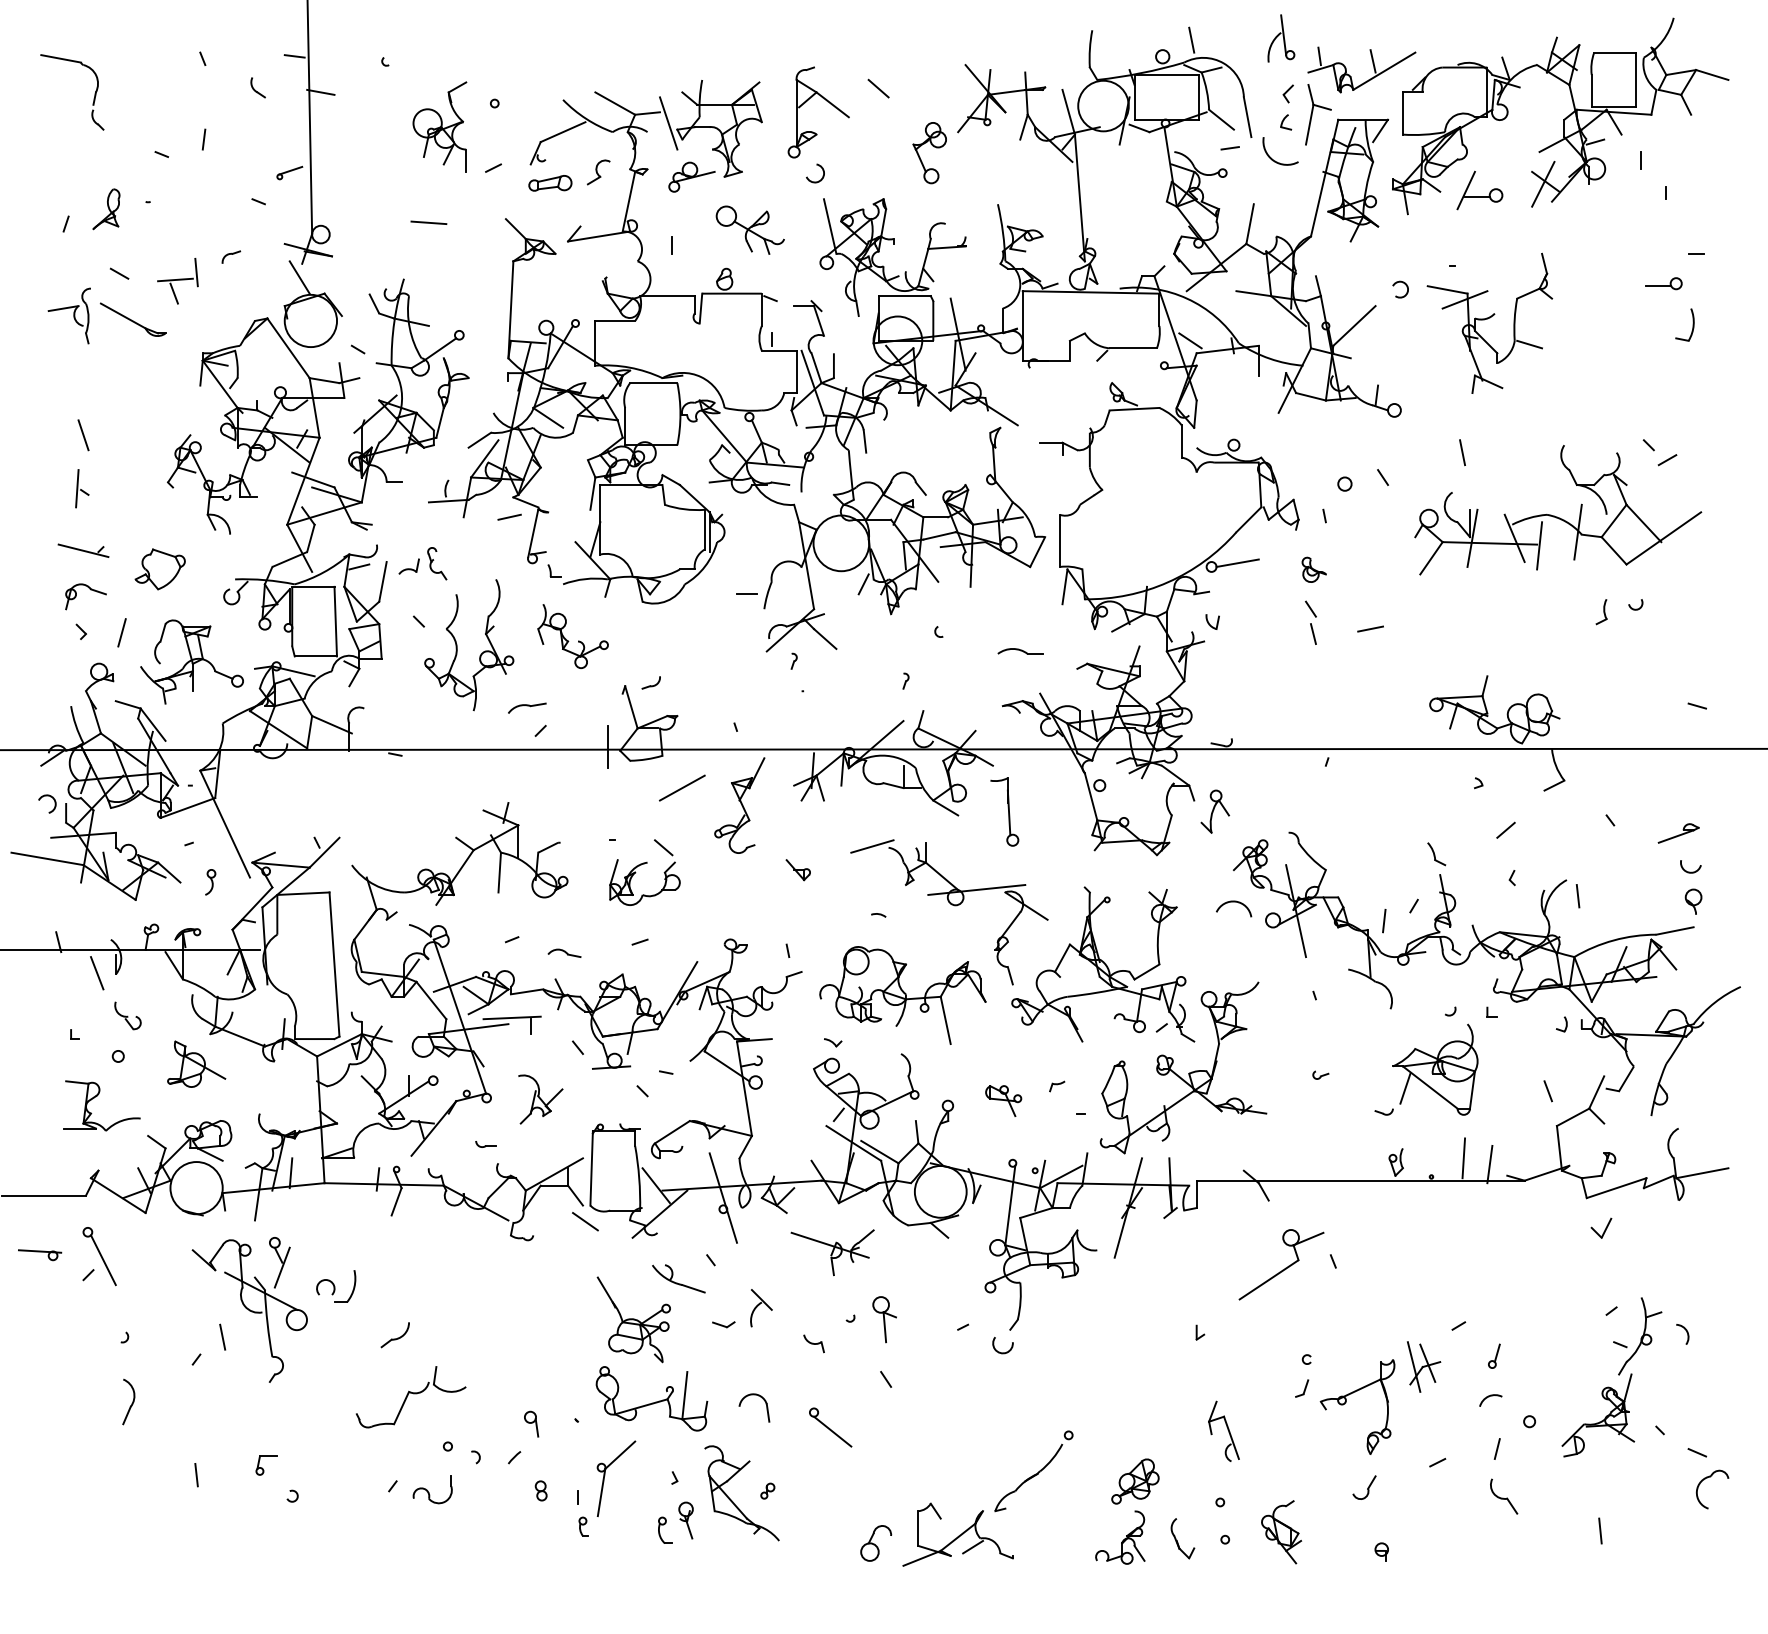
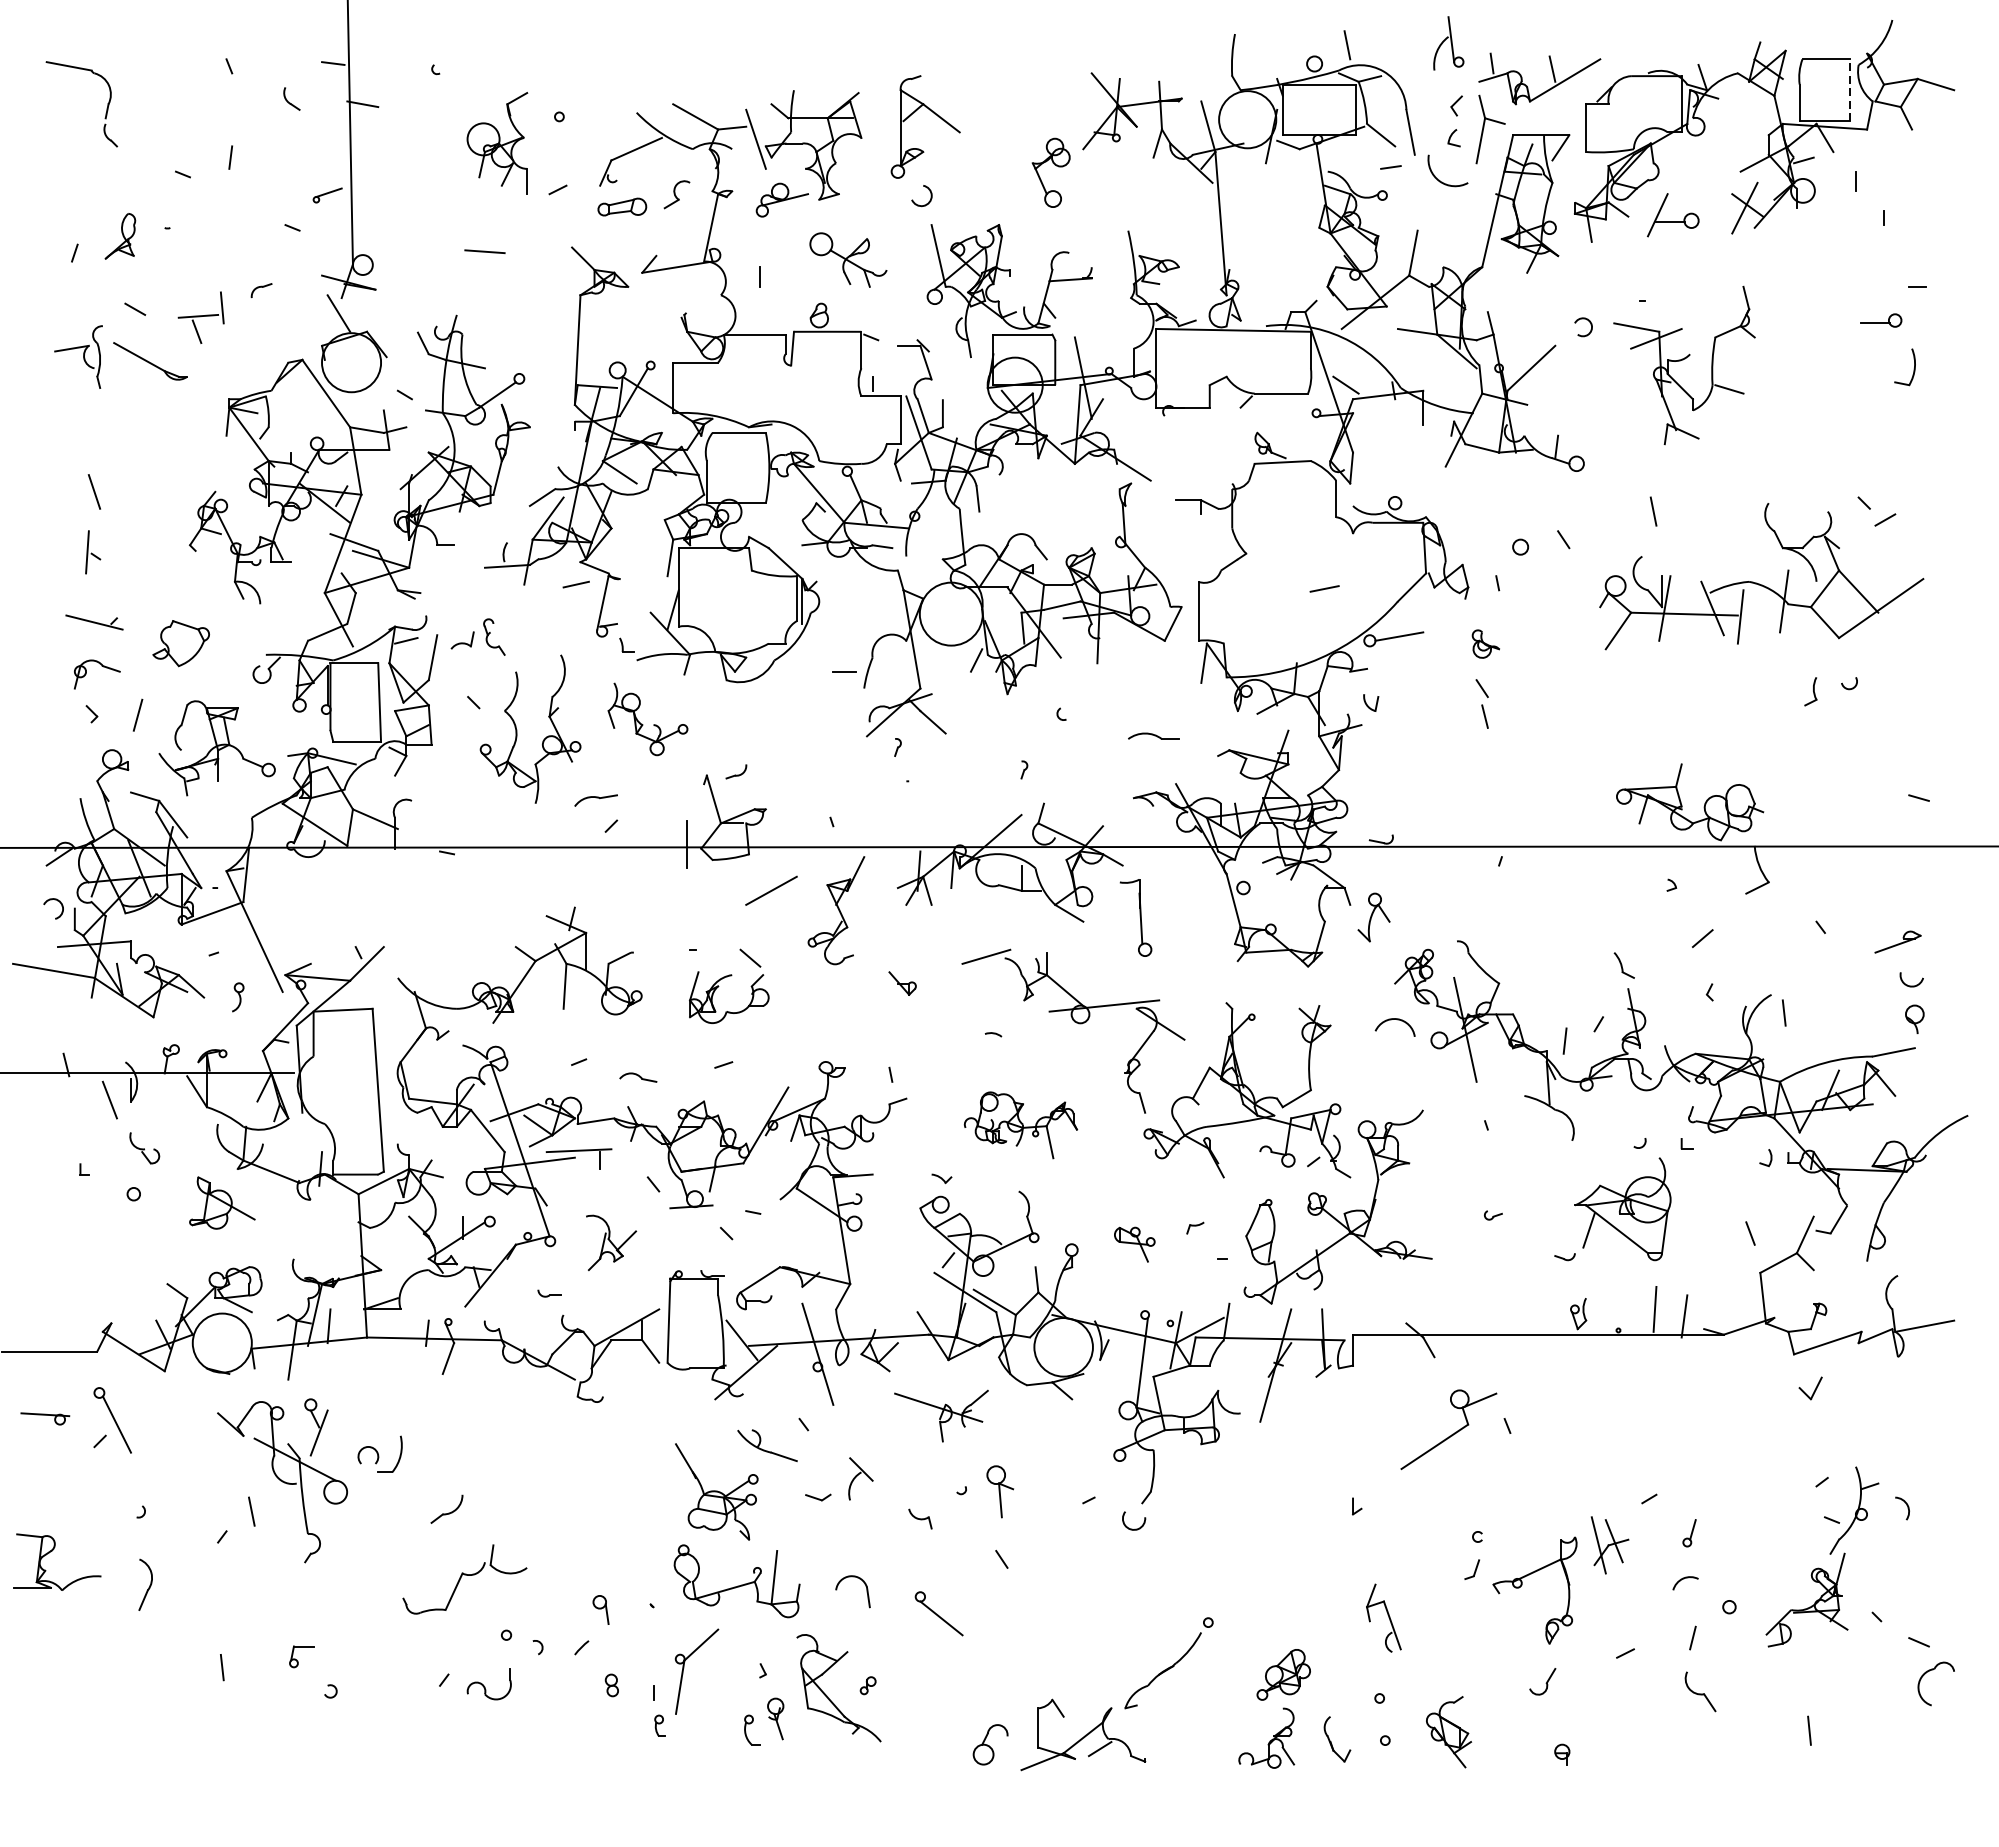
line: (1636, 79) -> (1850, 89), solid -> dashed
line: (878, 88) -> (993, 99), removed
line: (1370, 628) -> (1324, 588), moved
part: (902, 995) -> (1020, 1125), size x0.6
part: (97, 1096) -> (52, 1551), moved
line: (585, 1221) -> (662, 1380), removed

